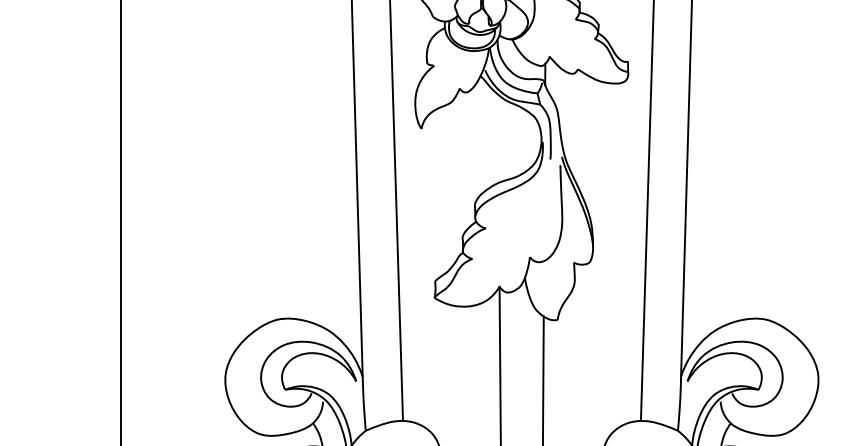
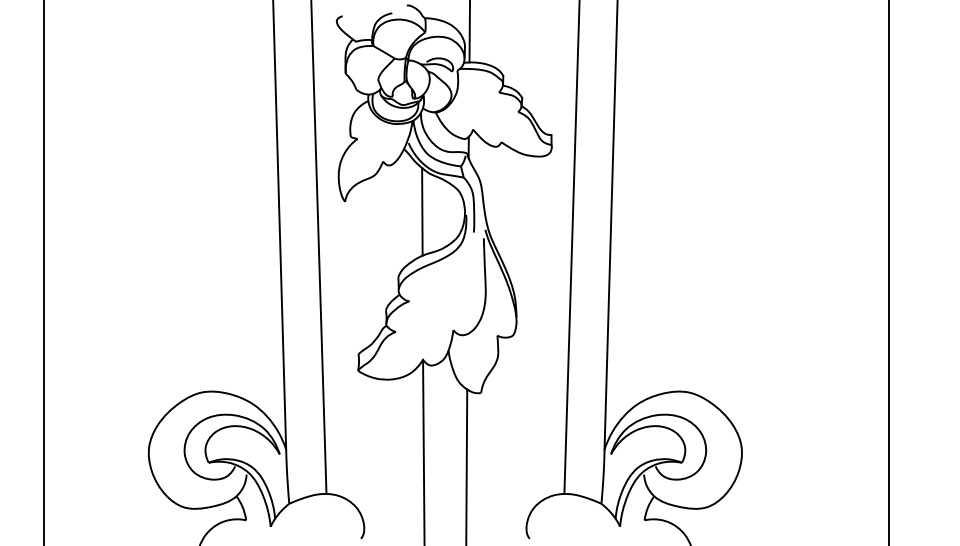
line: (499, 138) -> (422, 211), added

